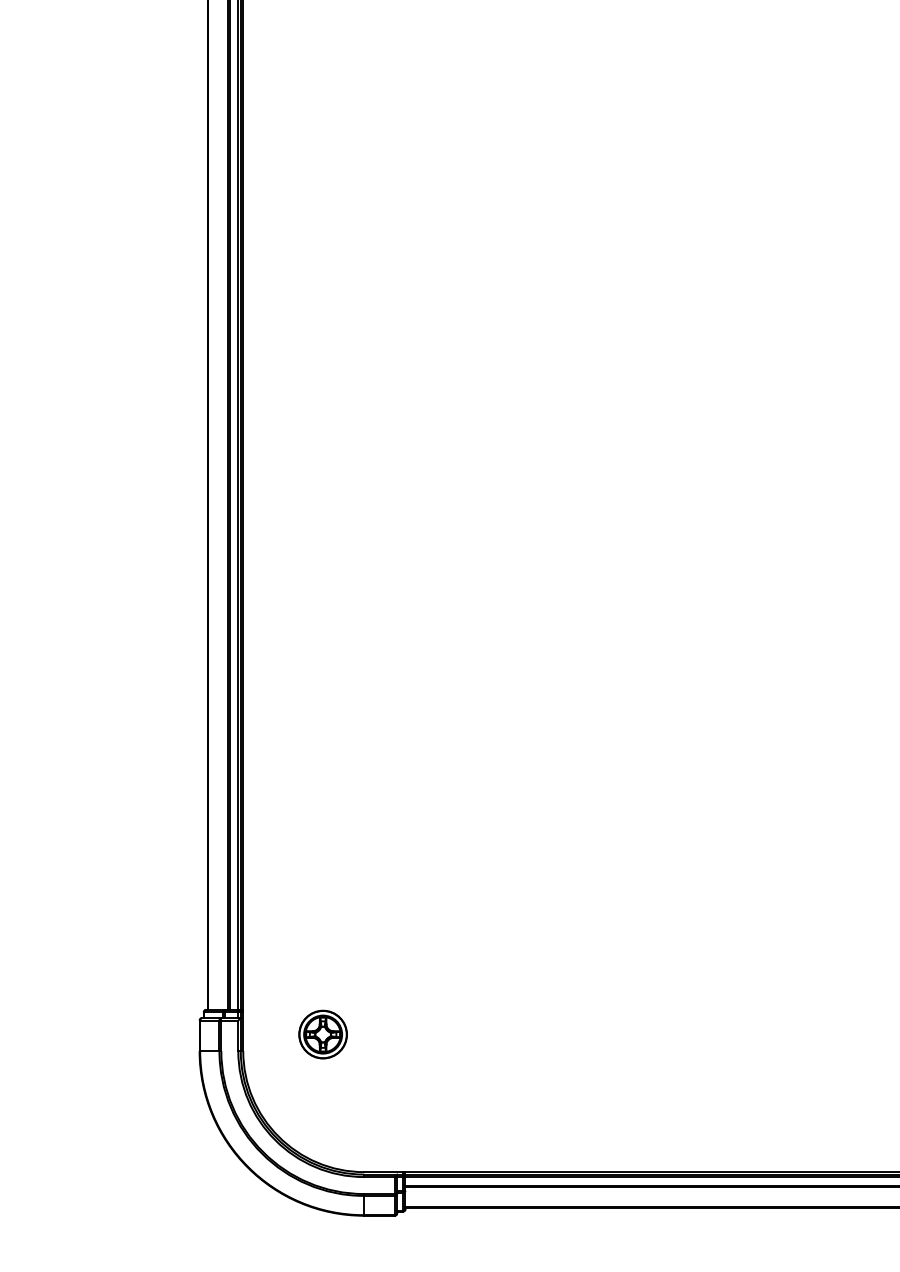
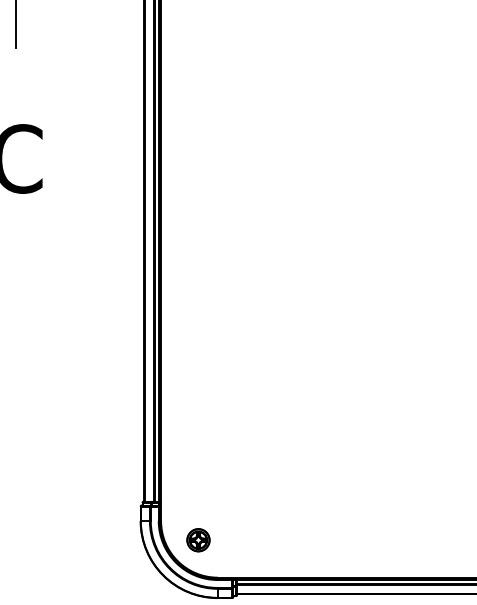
part: (323, 1035) -> (198, 540), moved

